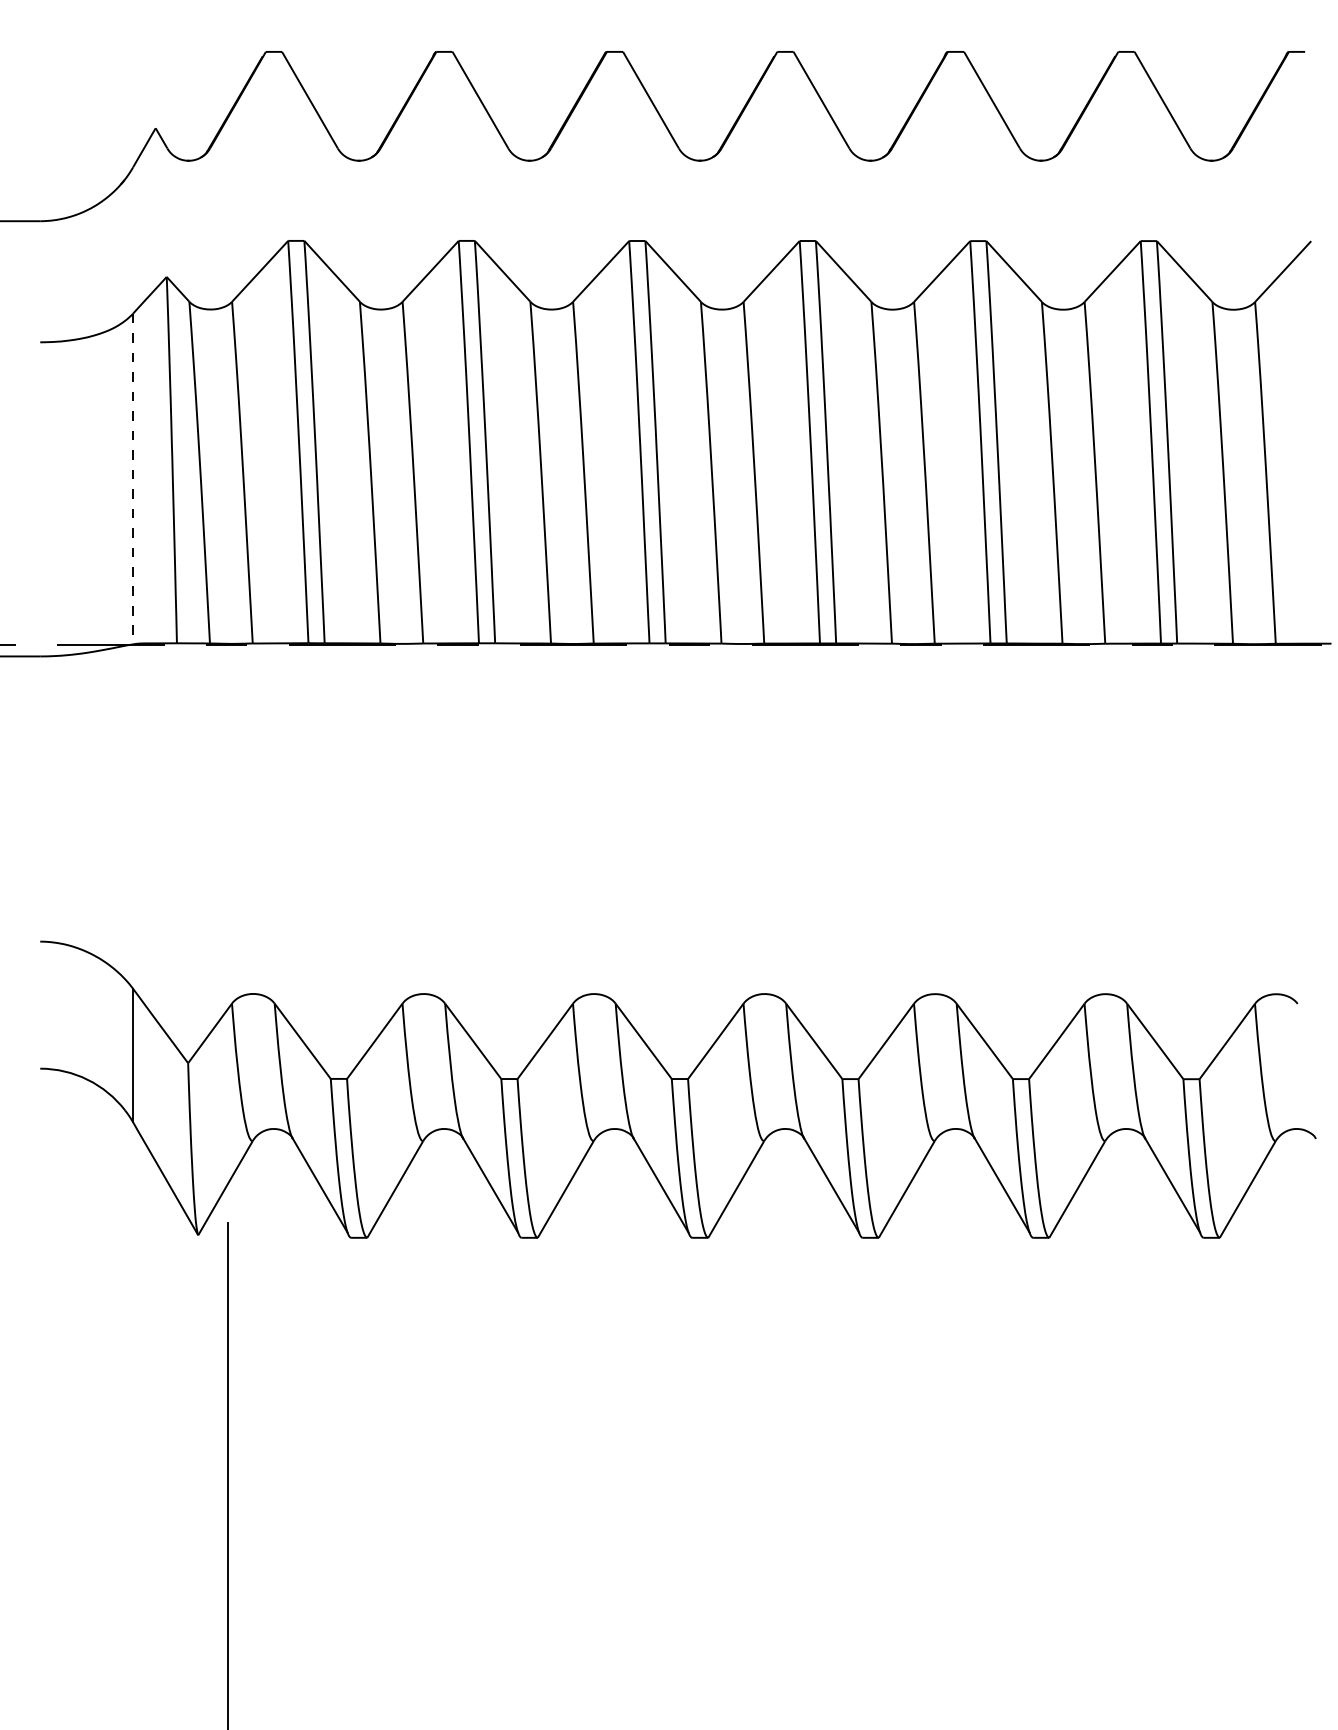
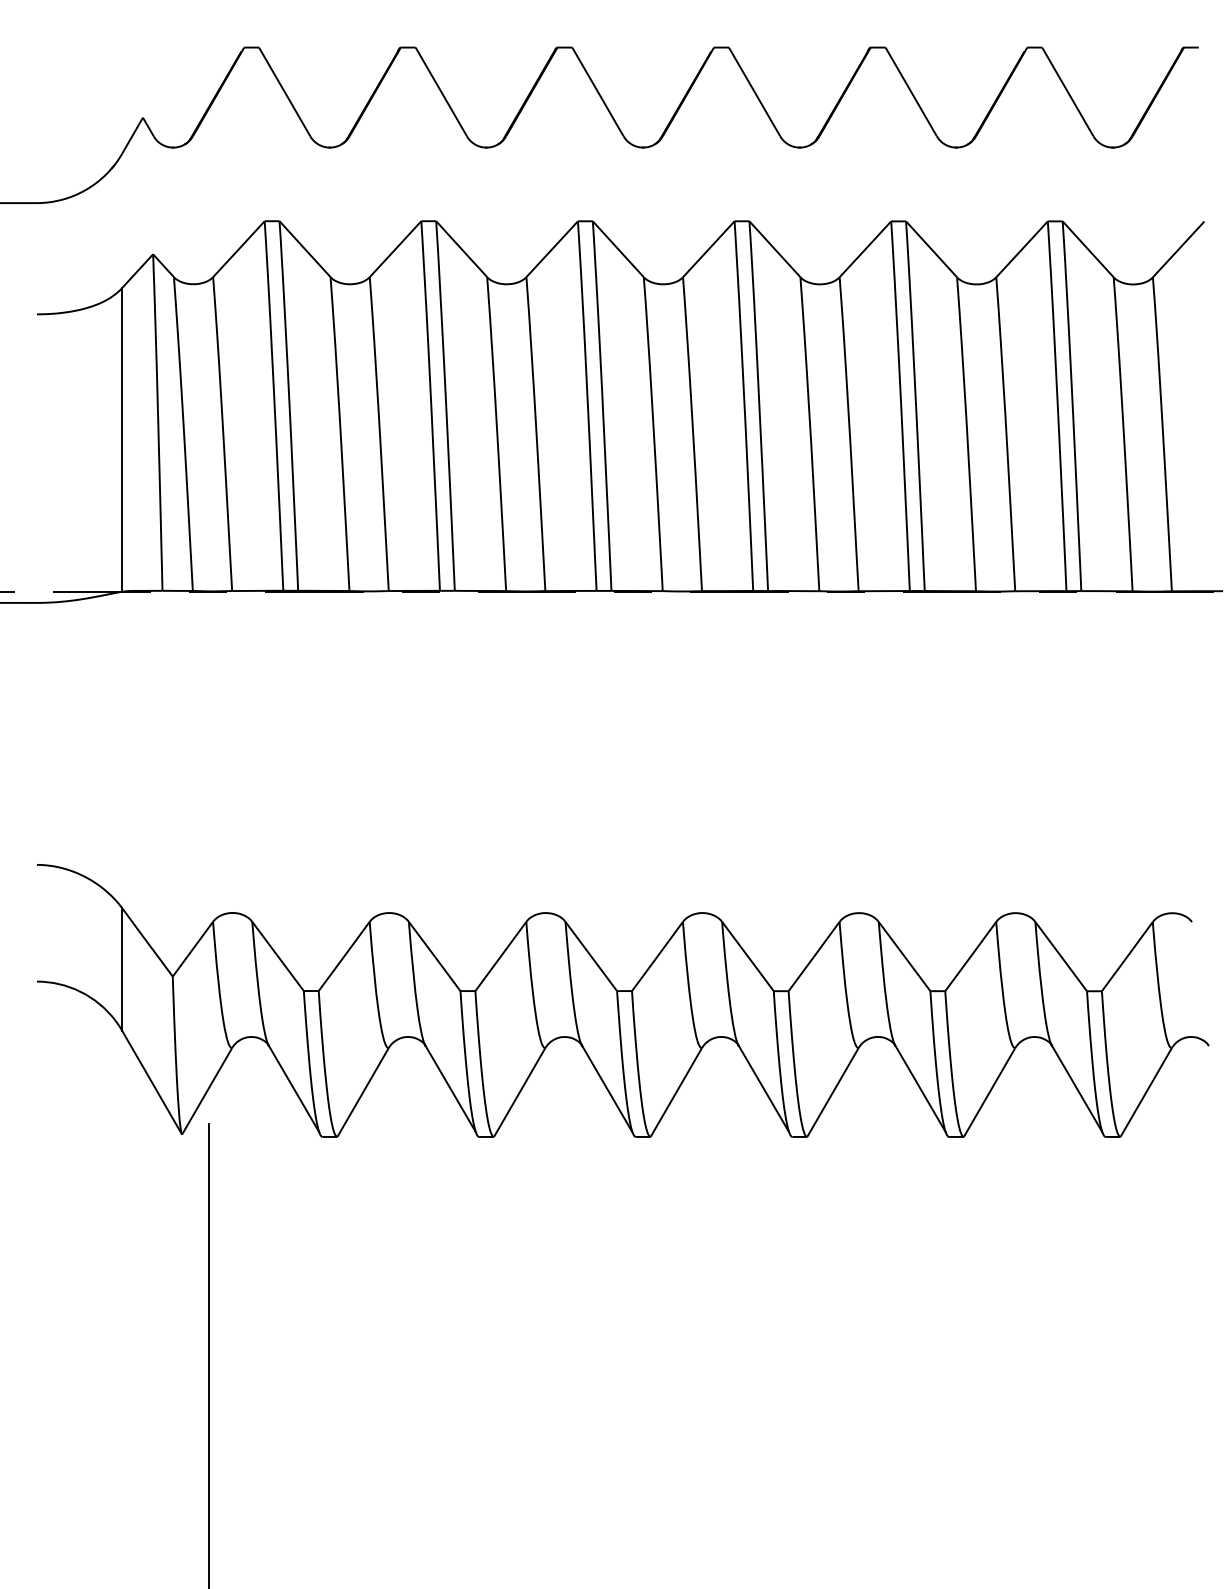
line: (133, 479) -> (122, 440), dashed -> solid

